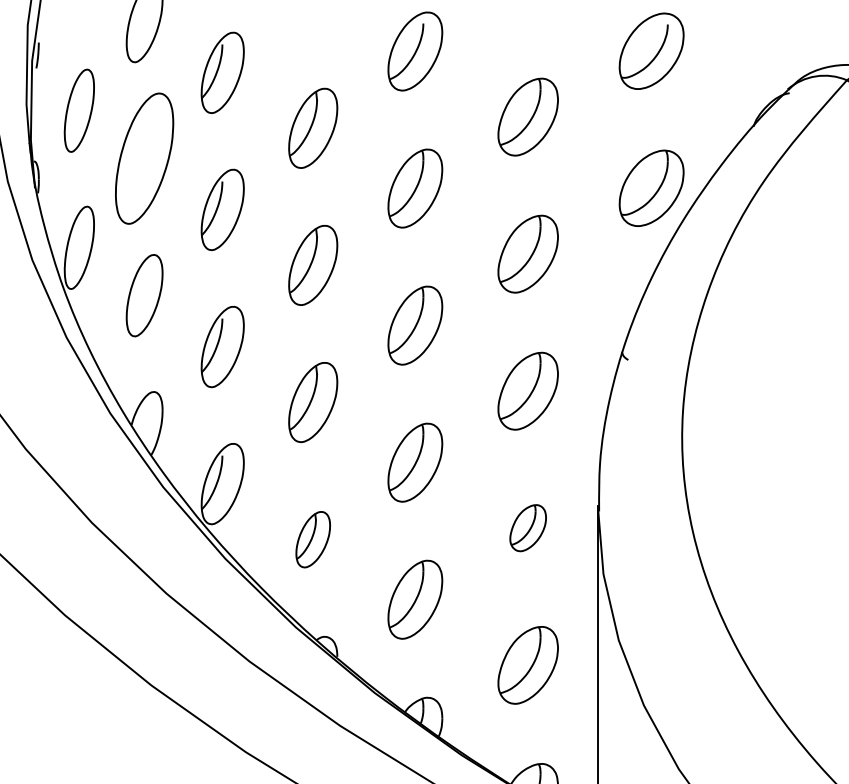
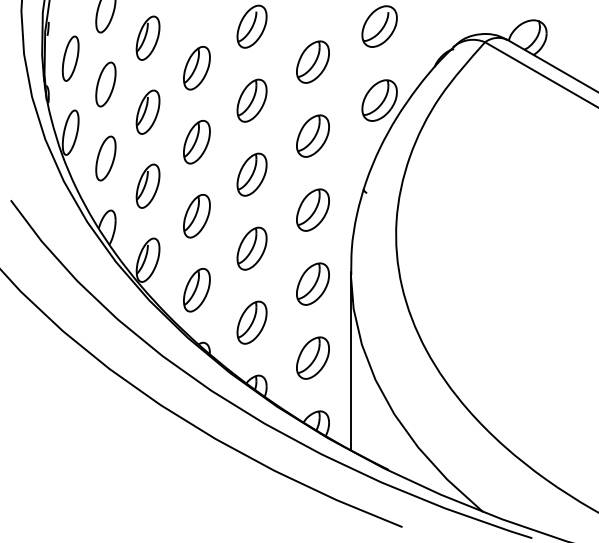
part: (143, 158) -> (105, 84), size x0.62
part: (527, 527) -> (312, 283), size x1.67
part: (312, 540) -> (196, 290), size x1.43

